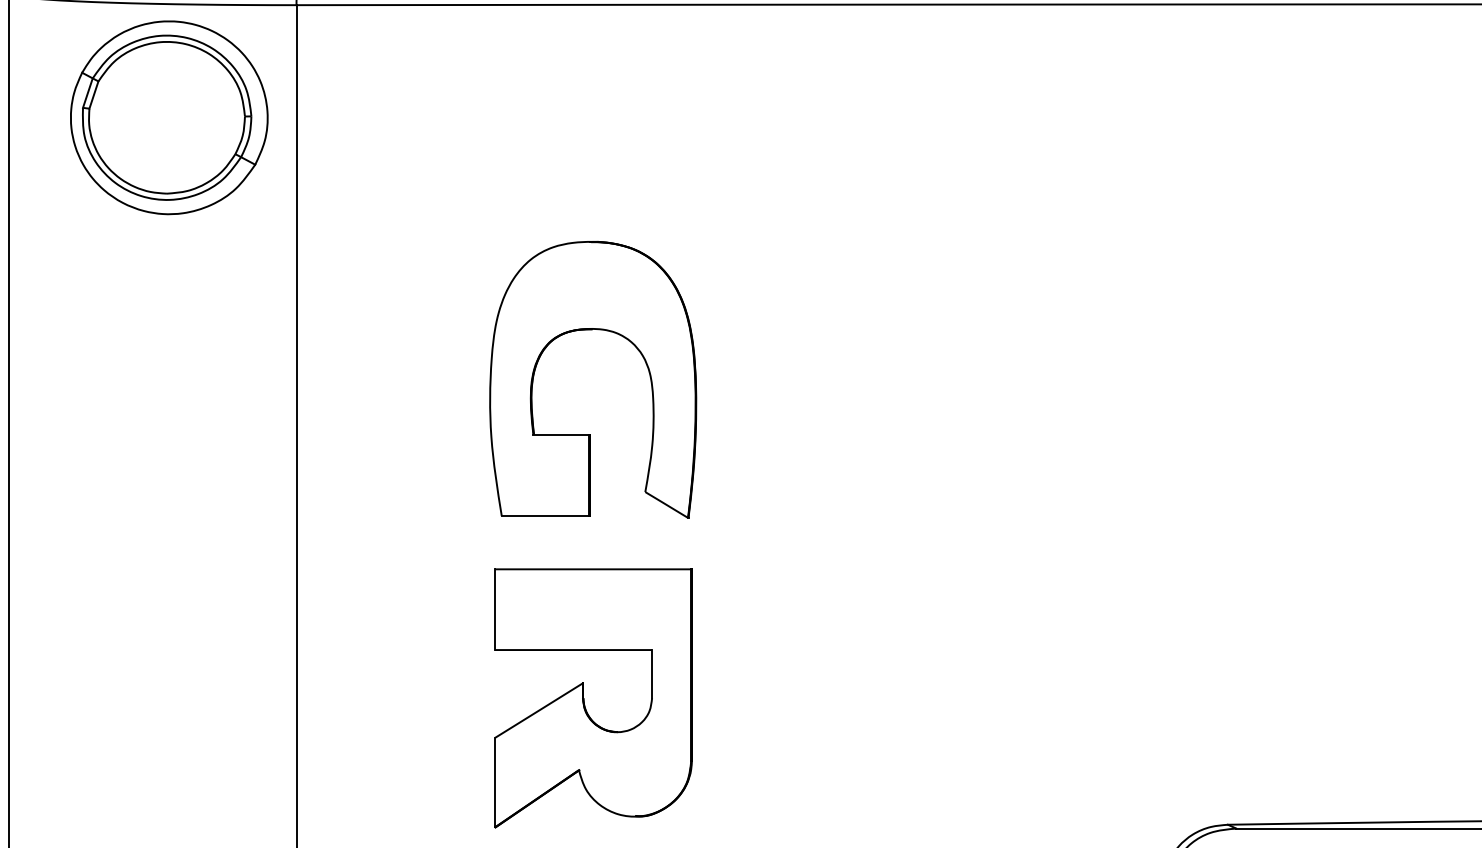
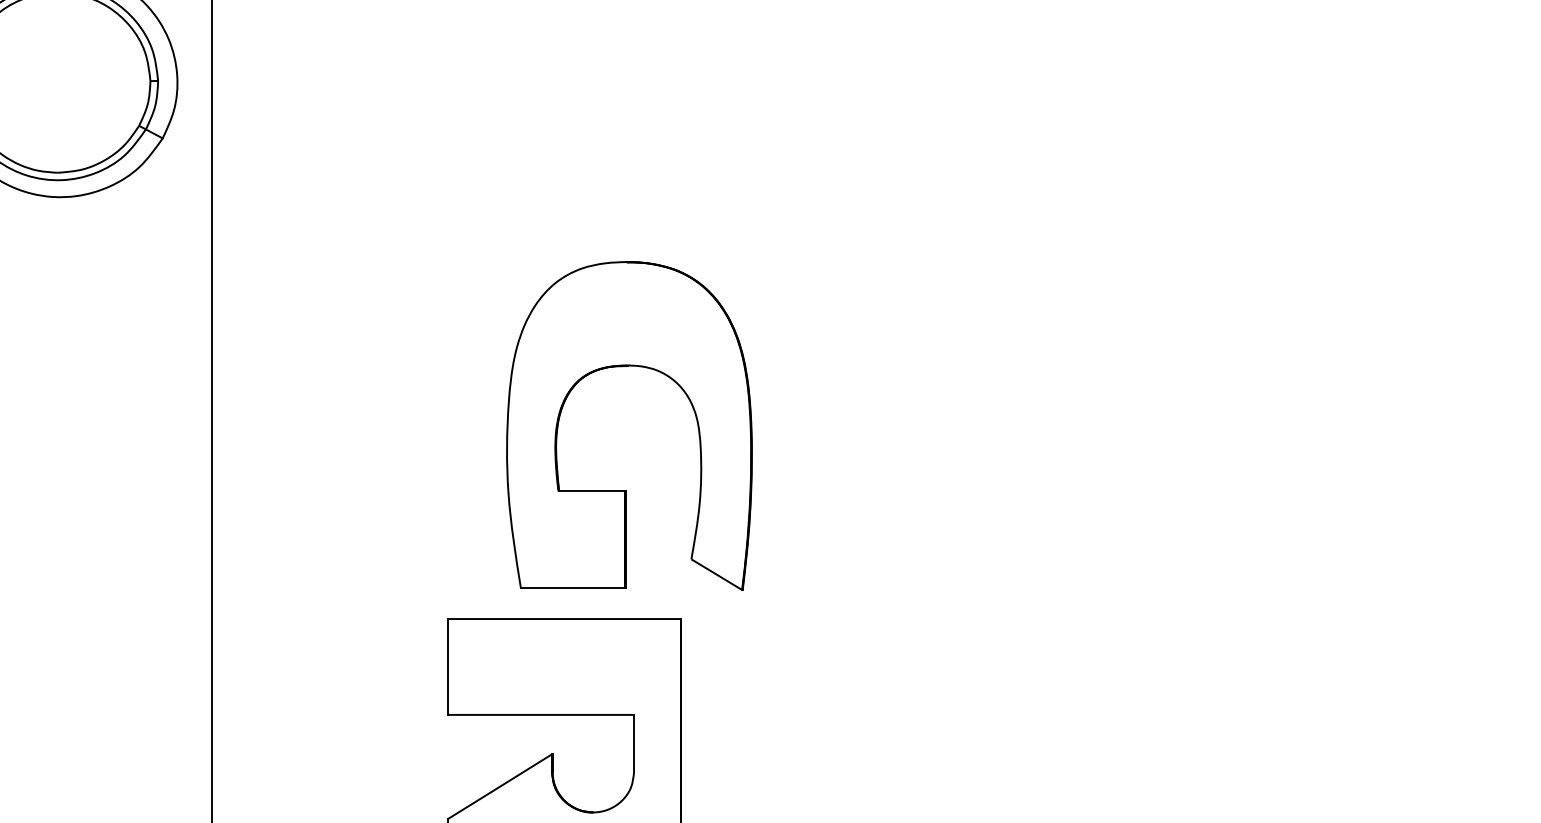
part: (592, 330) -> (628, 367), moved

